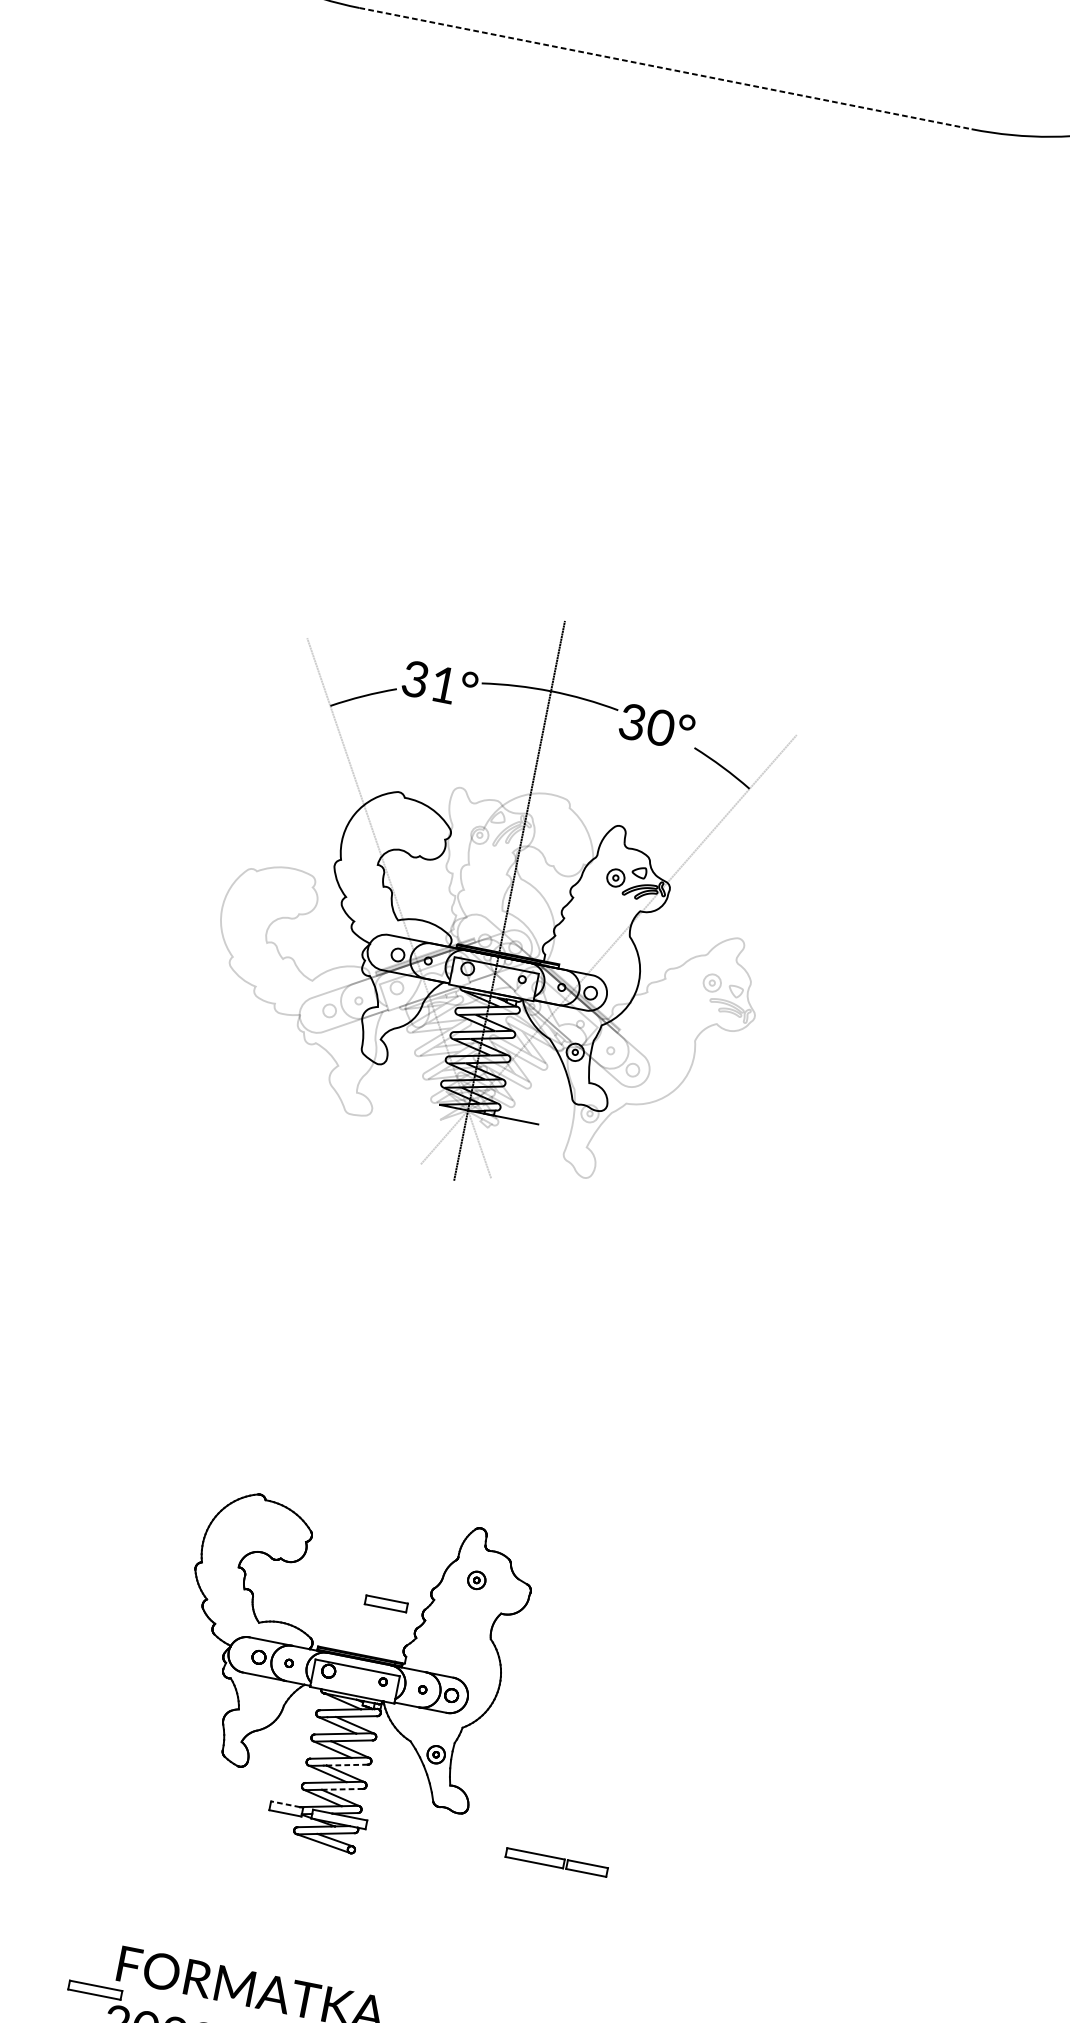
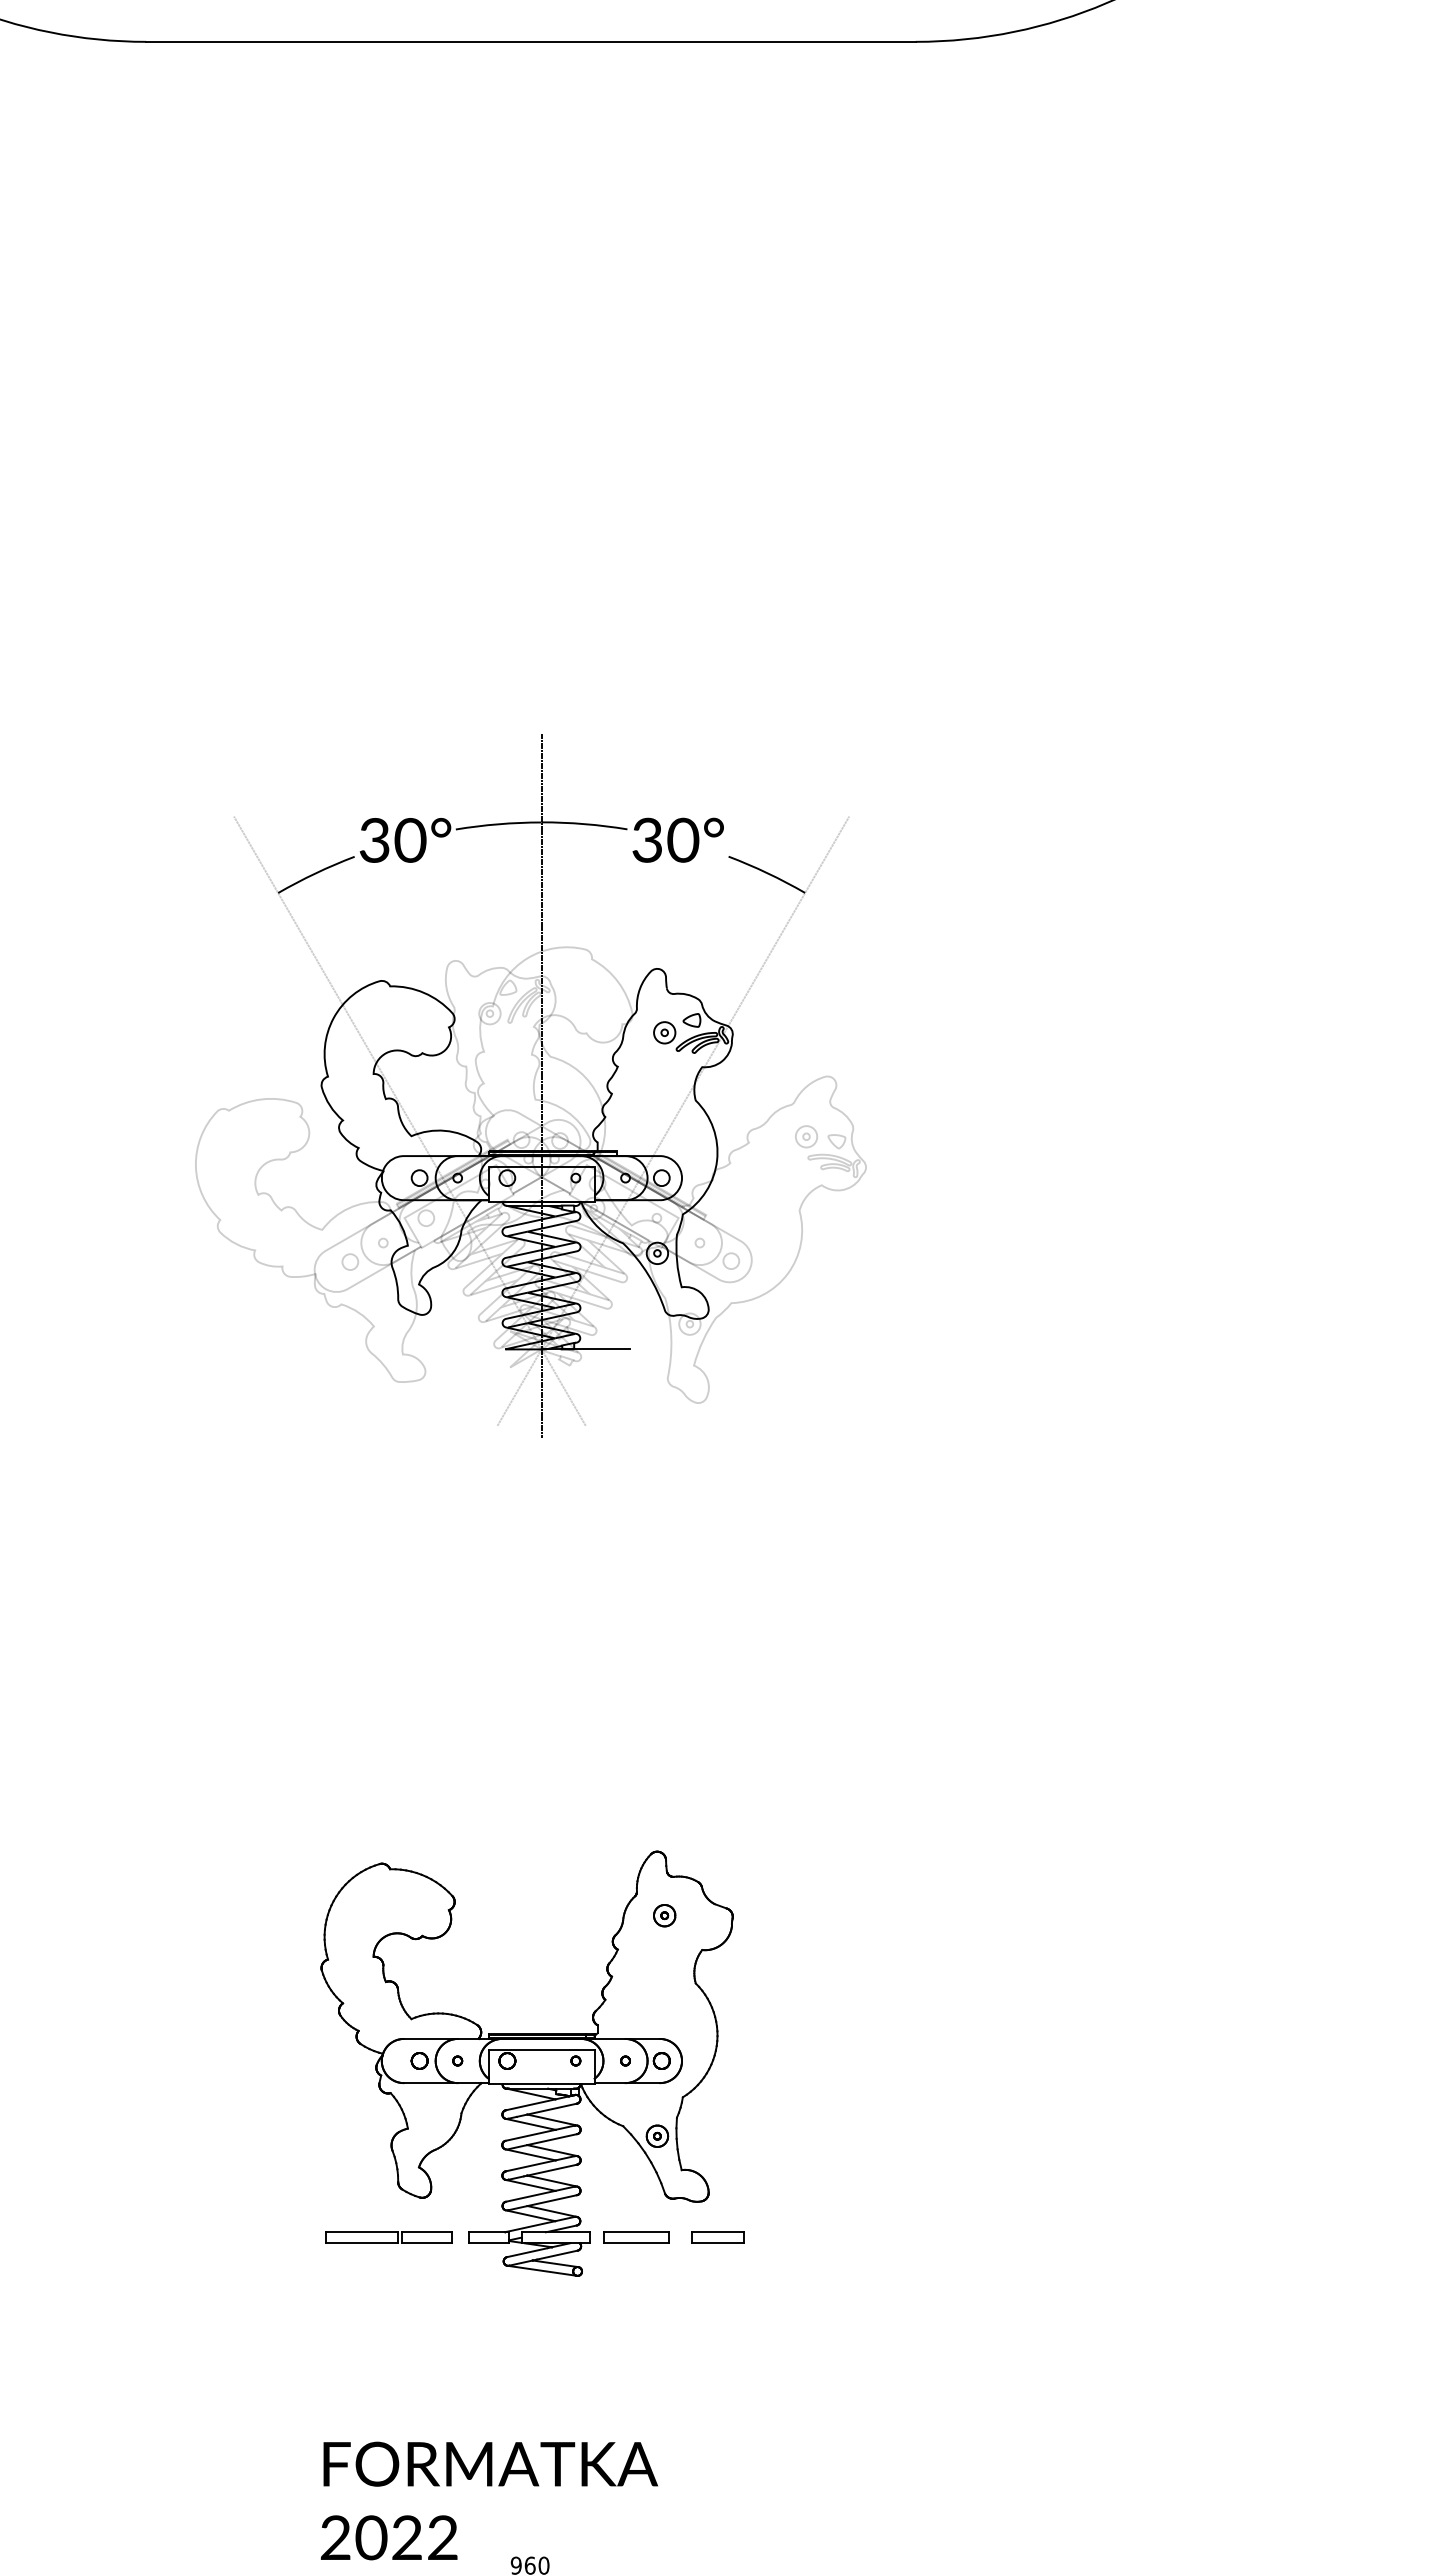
line: (666, 68) -> (531, 41), dashed -> solid
text: (443, 684) -> (410, 840), 31° -> 30°
part: (386, 1603) -> (717, 2237), moved
line: (347, 1765) -> (552, 2170), dashed -> solid
line: (342, 1789) -> (552, 2200), dashed -> solid
line: (285, 1804) -> (486, 2232), dashed -> solid
part: (556, 1862) -> (388, 2237), moved
part: (95, 1990) -> (636, 2237), moved

